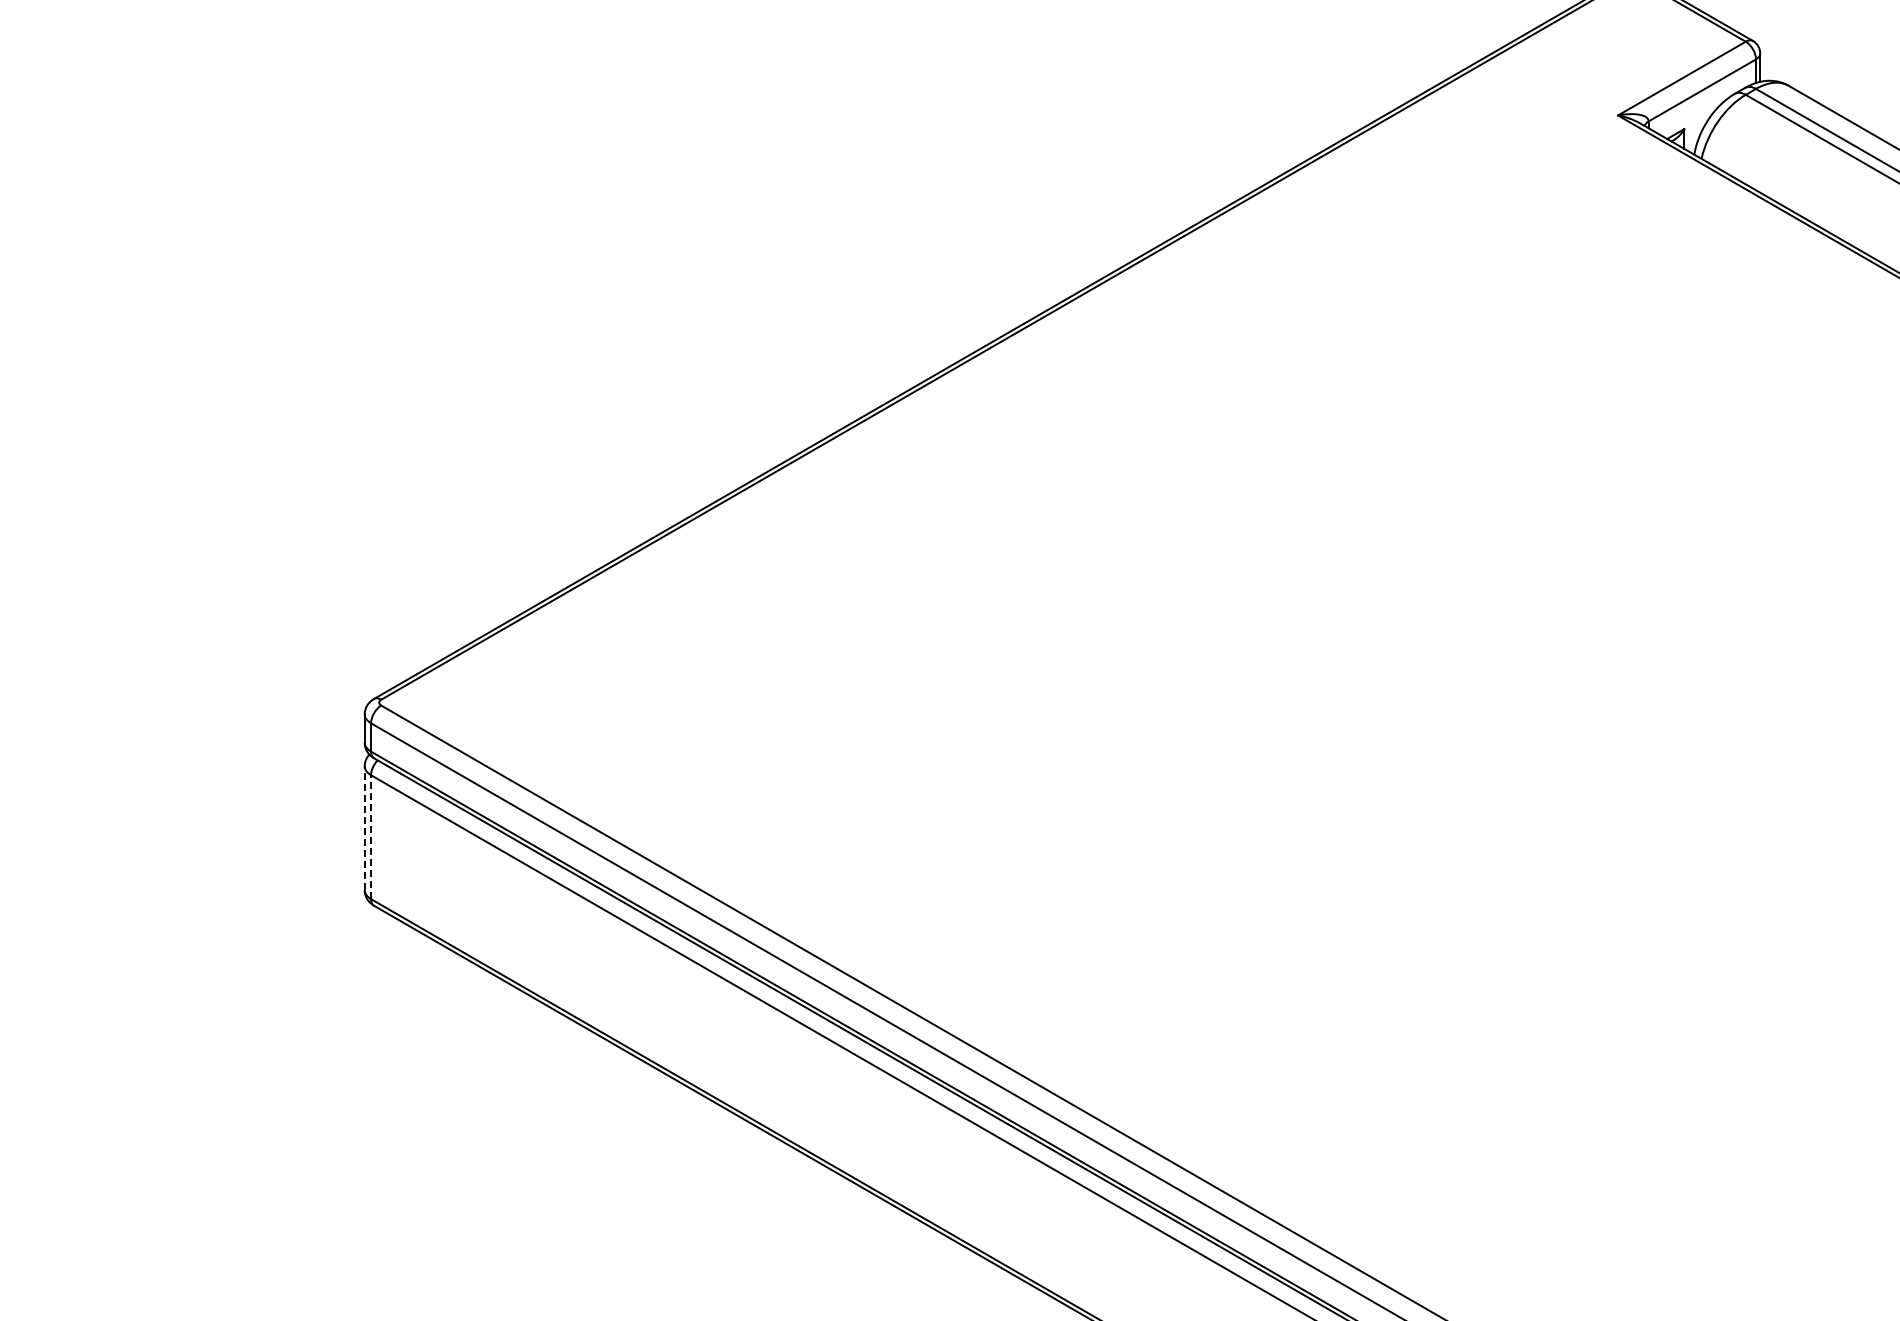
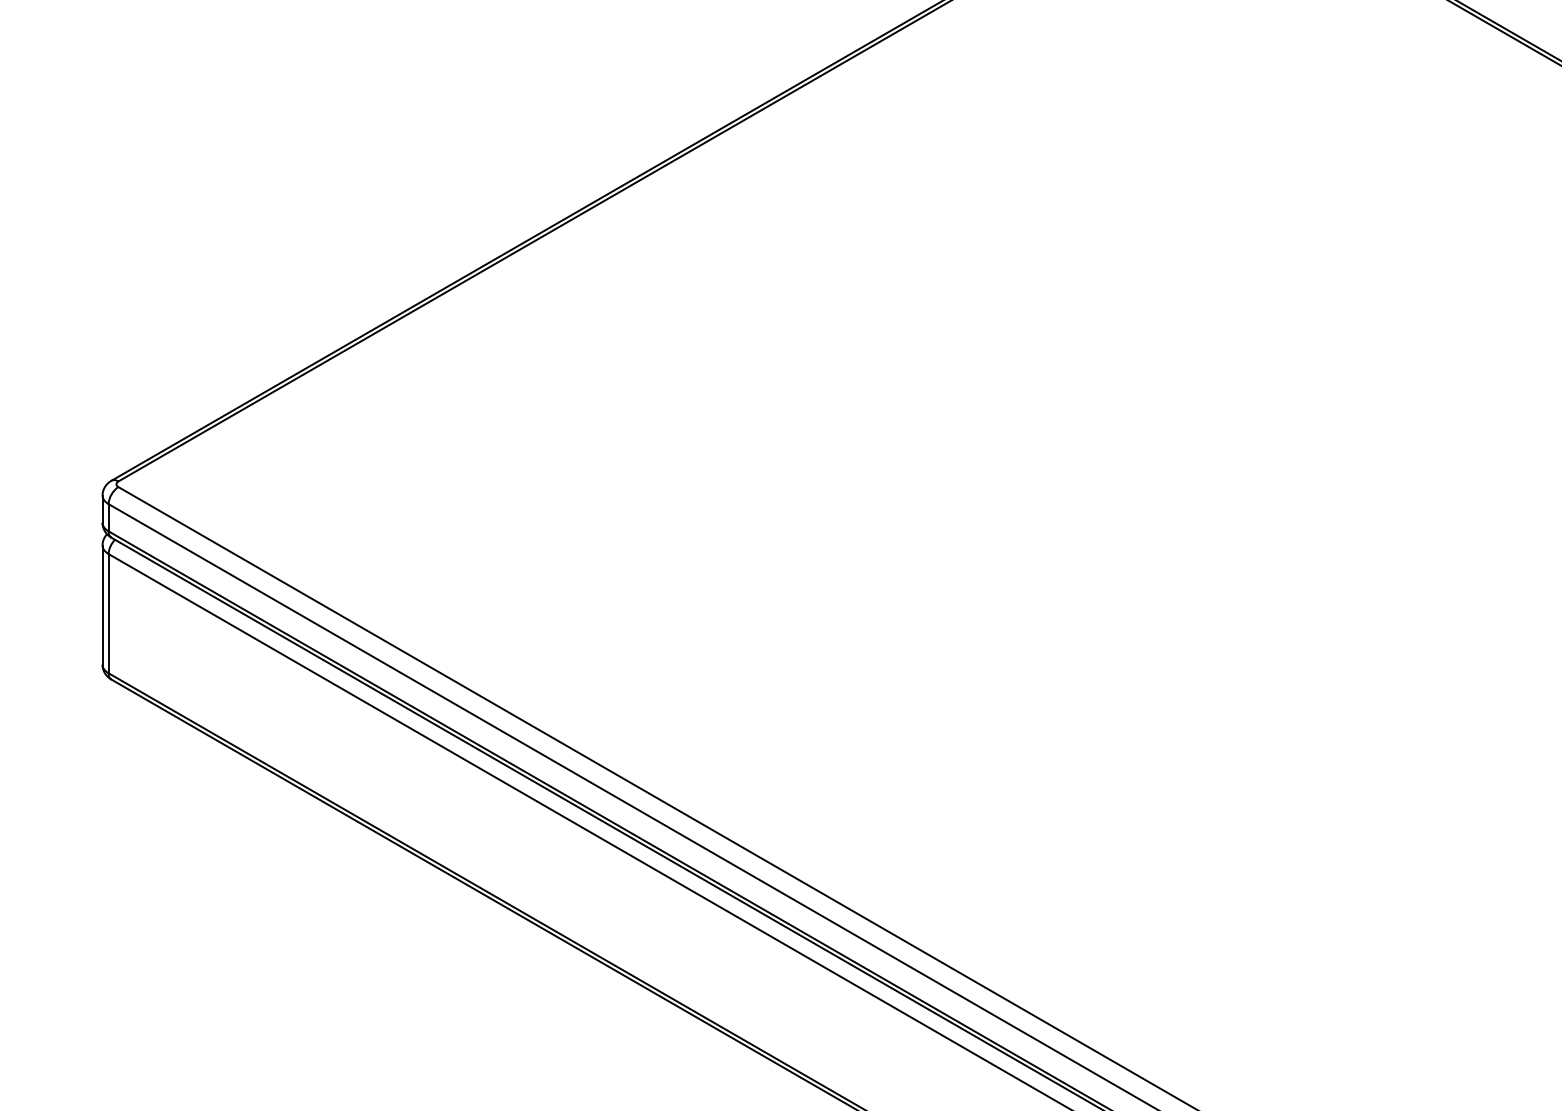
line: (364, 828) -> (102, 605), dashed -> solid
line: (371, 837) -> (109, 613), dashed -> solid

